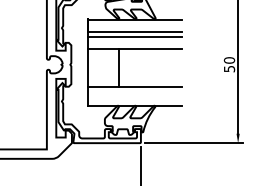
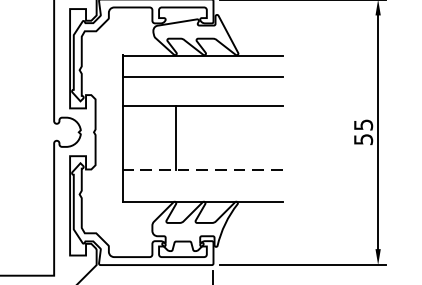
line: (134, 36) -> (202, 84), removed
text: (229, 60) -> (363, 125), 50 -> 55
line: (134, 86) -> (202, 169), solid -> dashed

